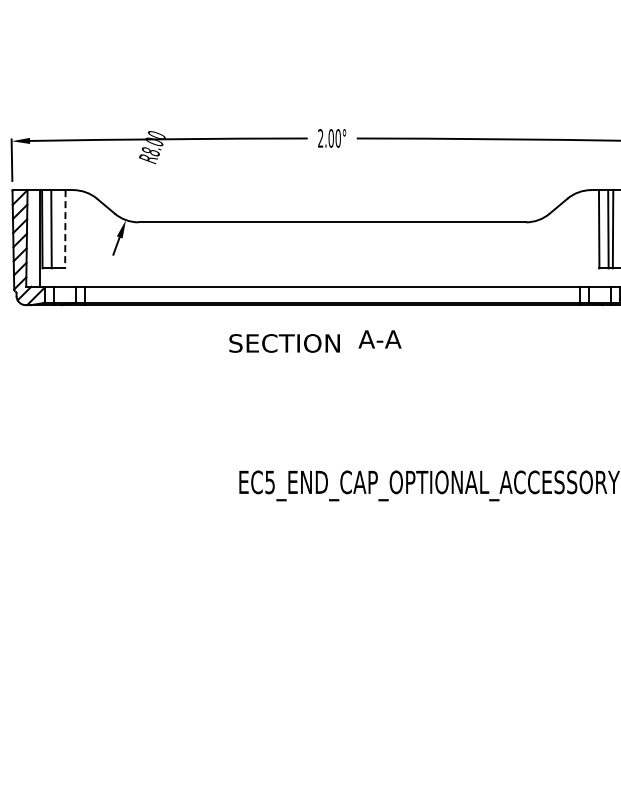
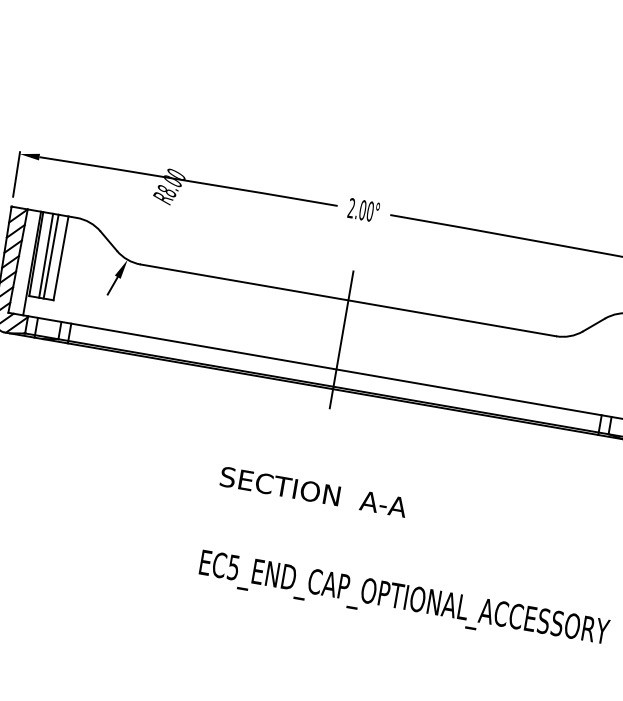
line: (55, 229) -> (50, 256), added
line: (65, 229) -> (61, 258), dashed -> solid
line: (332, 258) -> (341, 339), added
text: (379, 339) -> (383, 504), moved
text: (284, 343) -> (280, 486), moved

